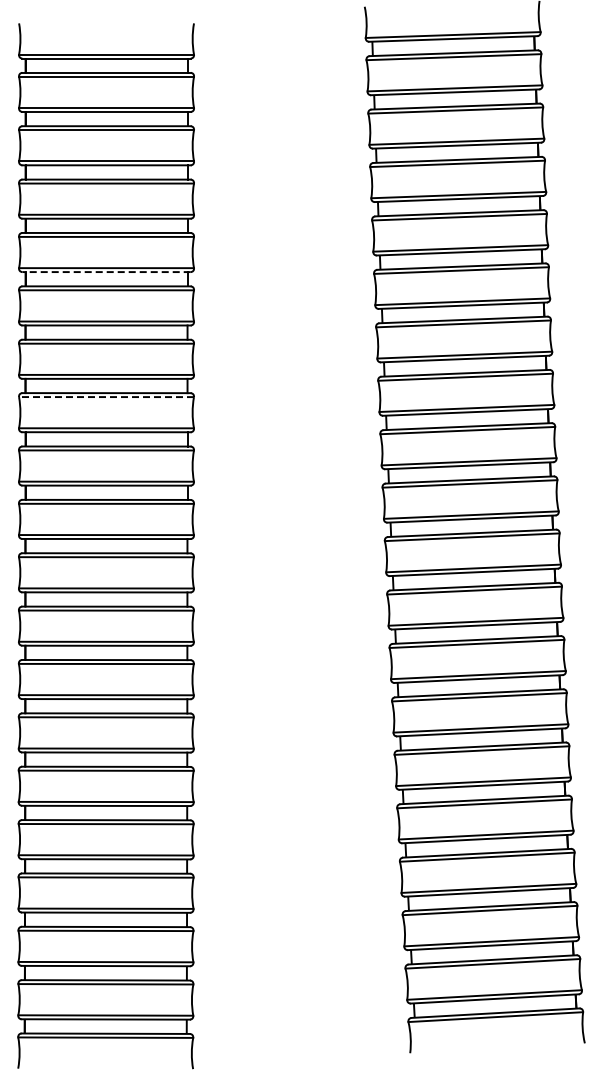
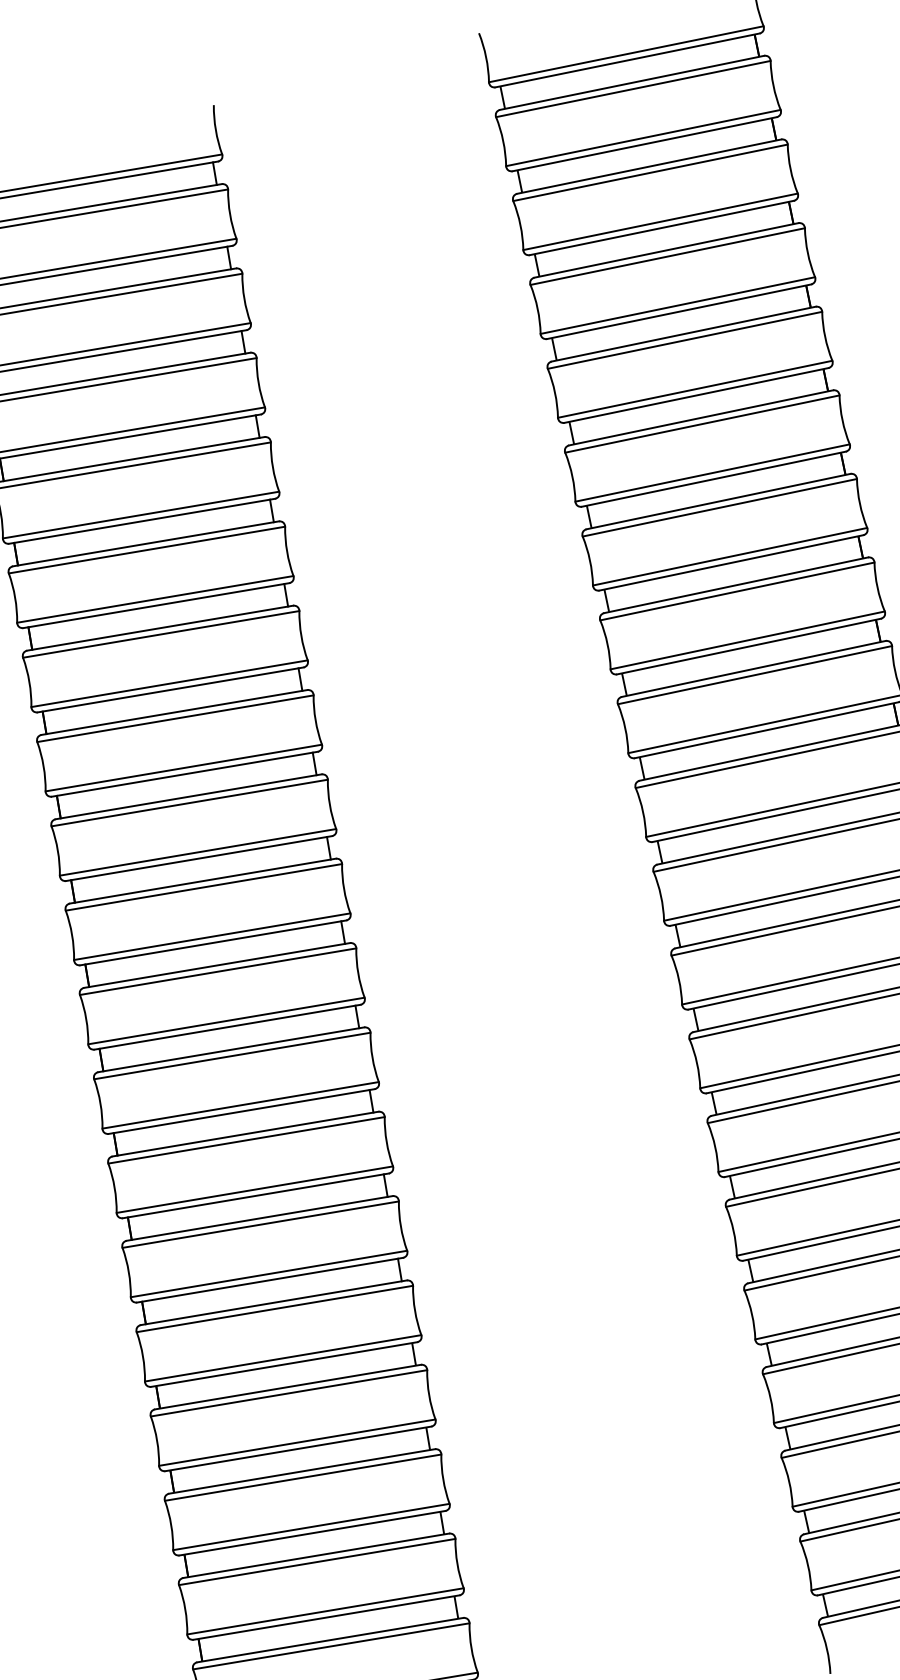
line: (106, 272) -> (142, 521), dashed -> solid
line: (106, 397) -> (175, 719), dashed -> solid

